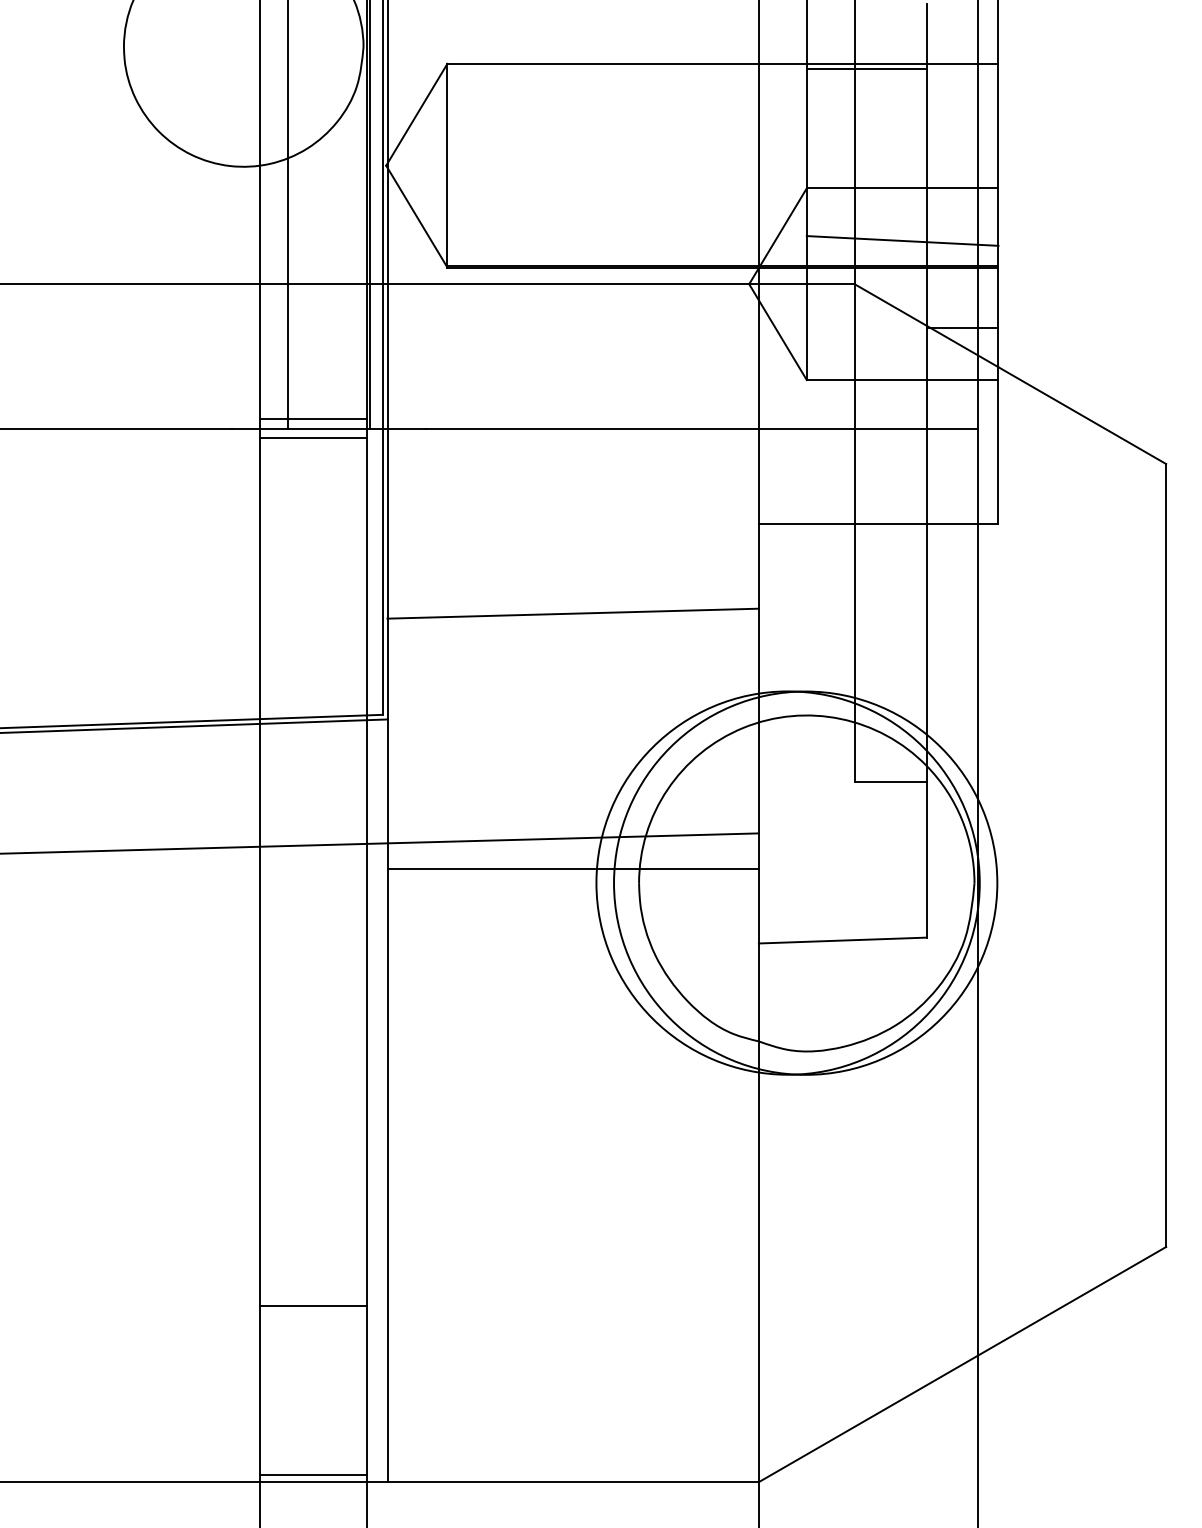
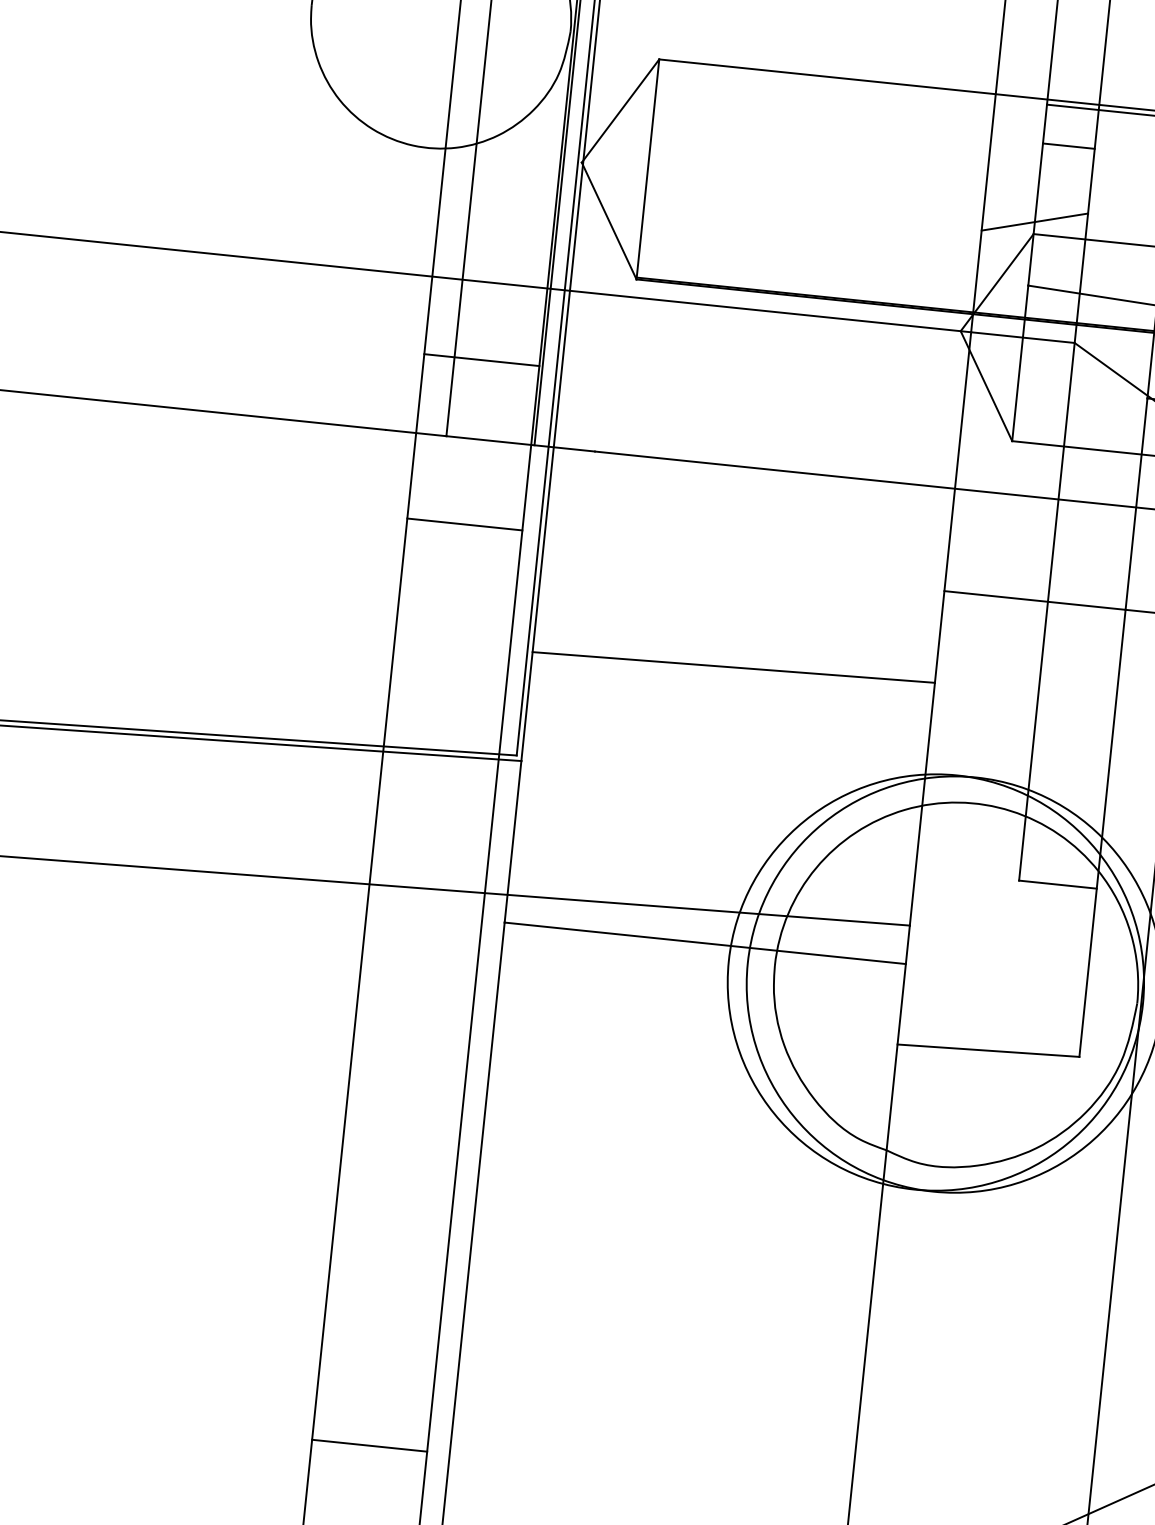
line: (830, 104) -> (1068, 146), added
line: (806, 177) -> (1034, 222), added
line: (313, 419) -> (481, 360), moved
line: (313, 438) -> (464, 524), moved
line: (313, 1305) -> (369, 1445), moved

